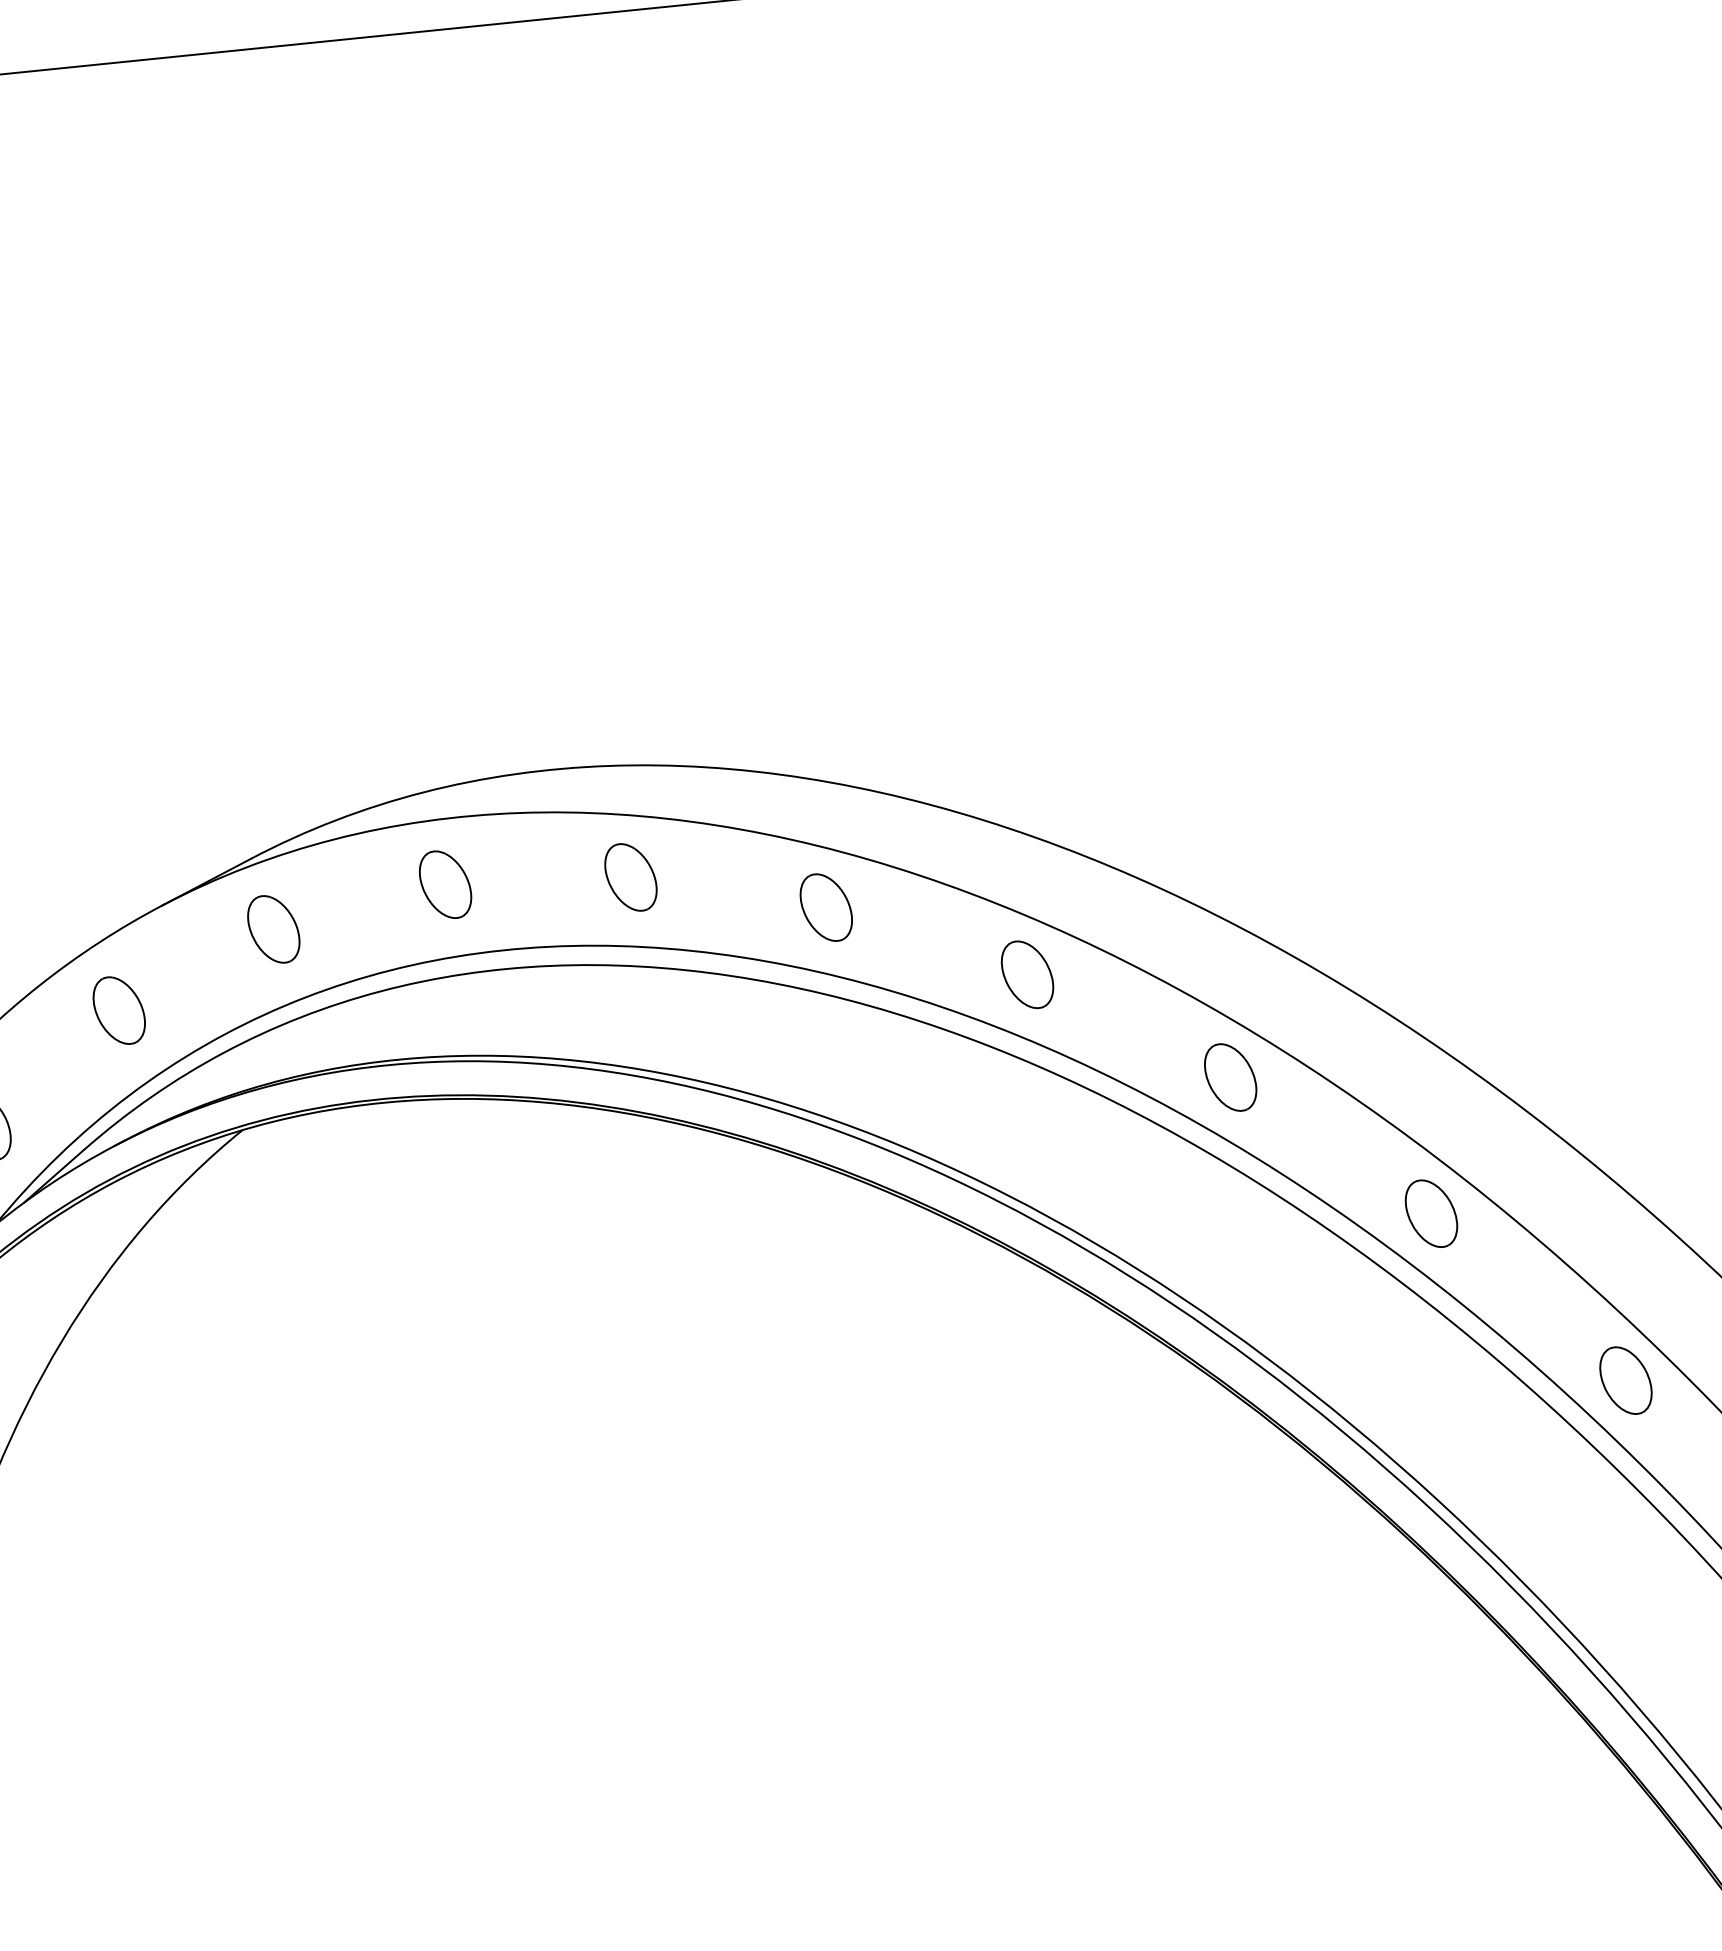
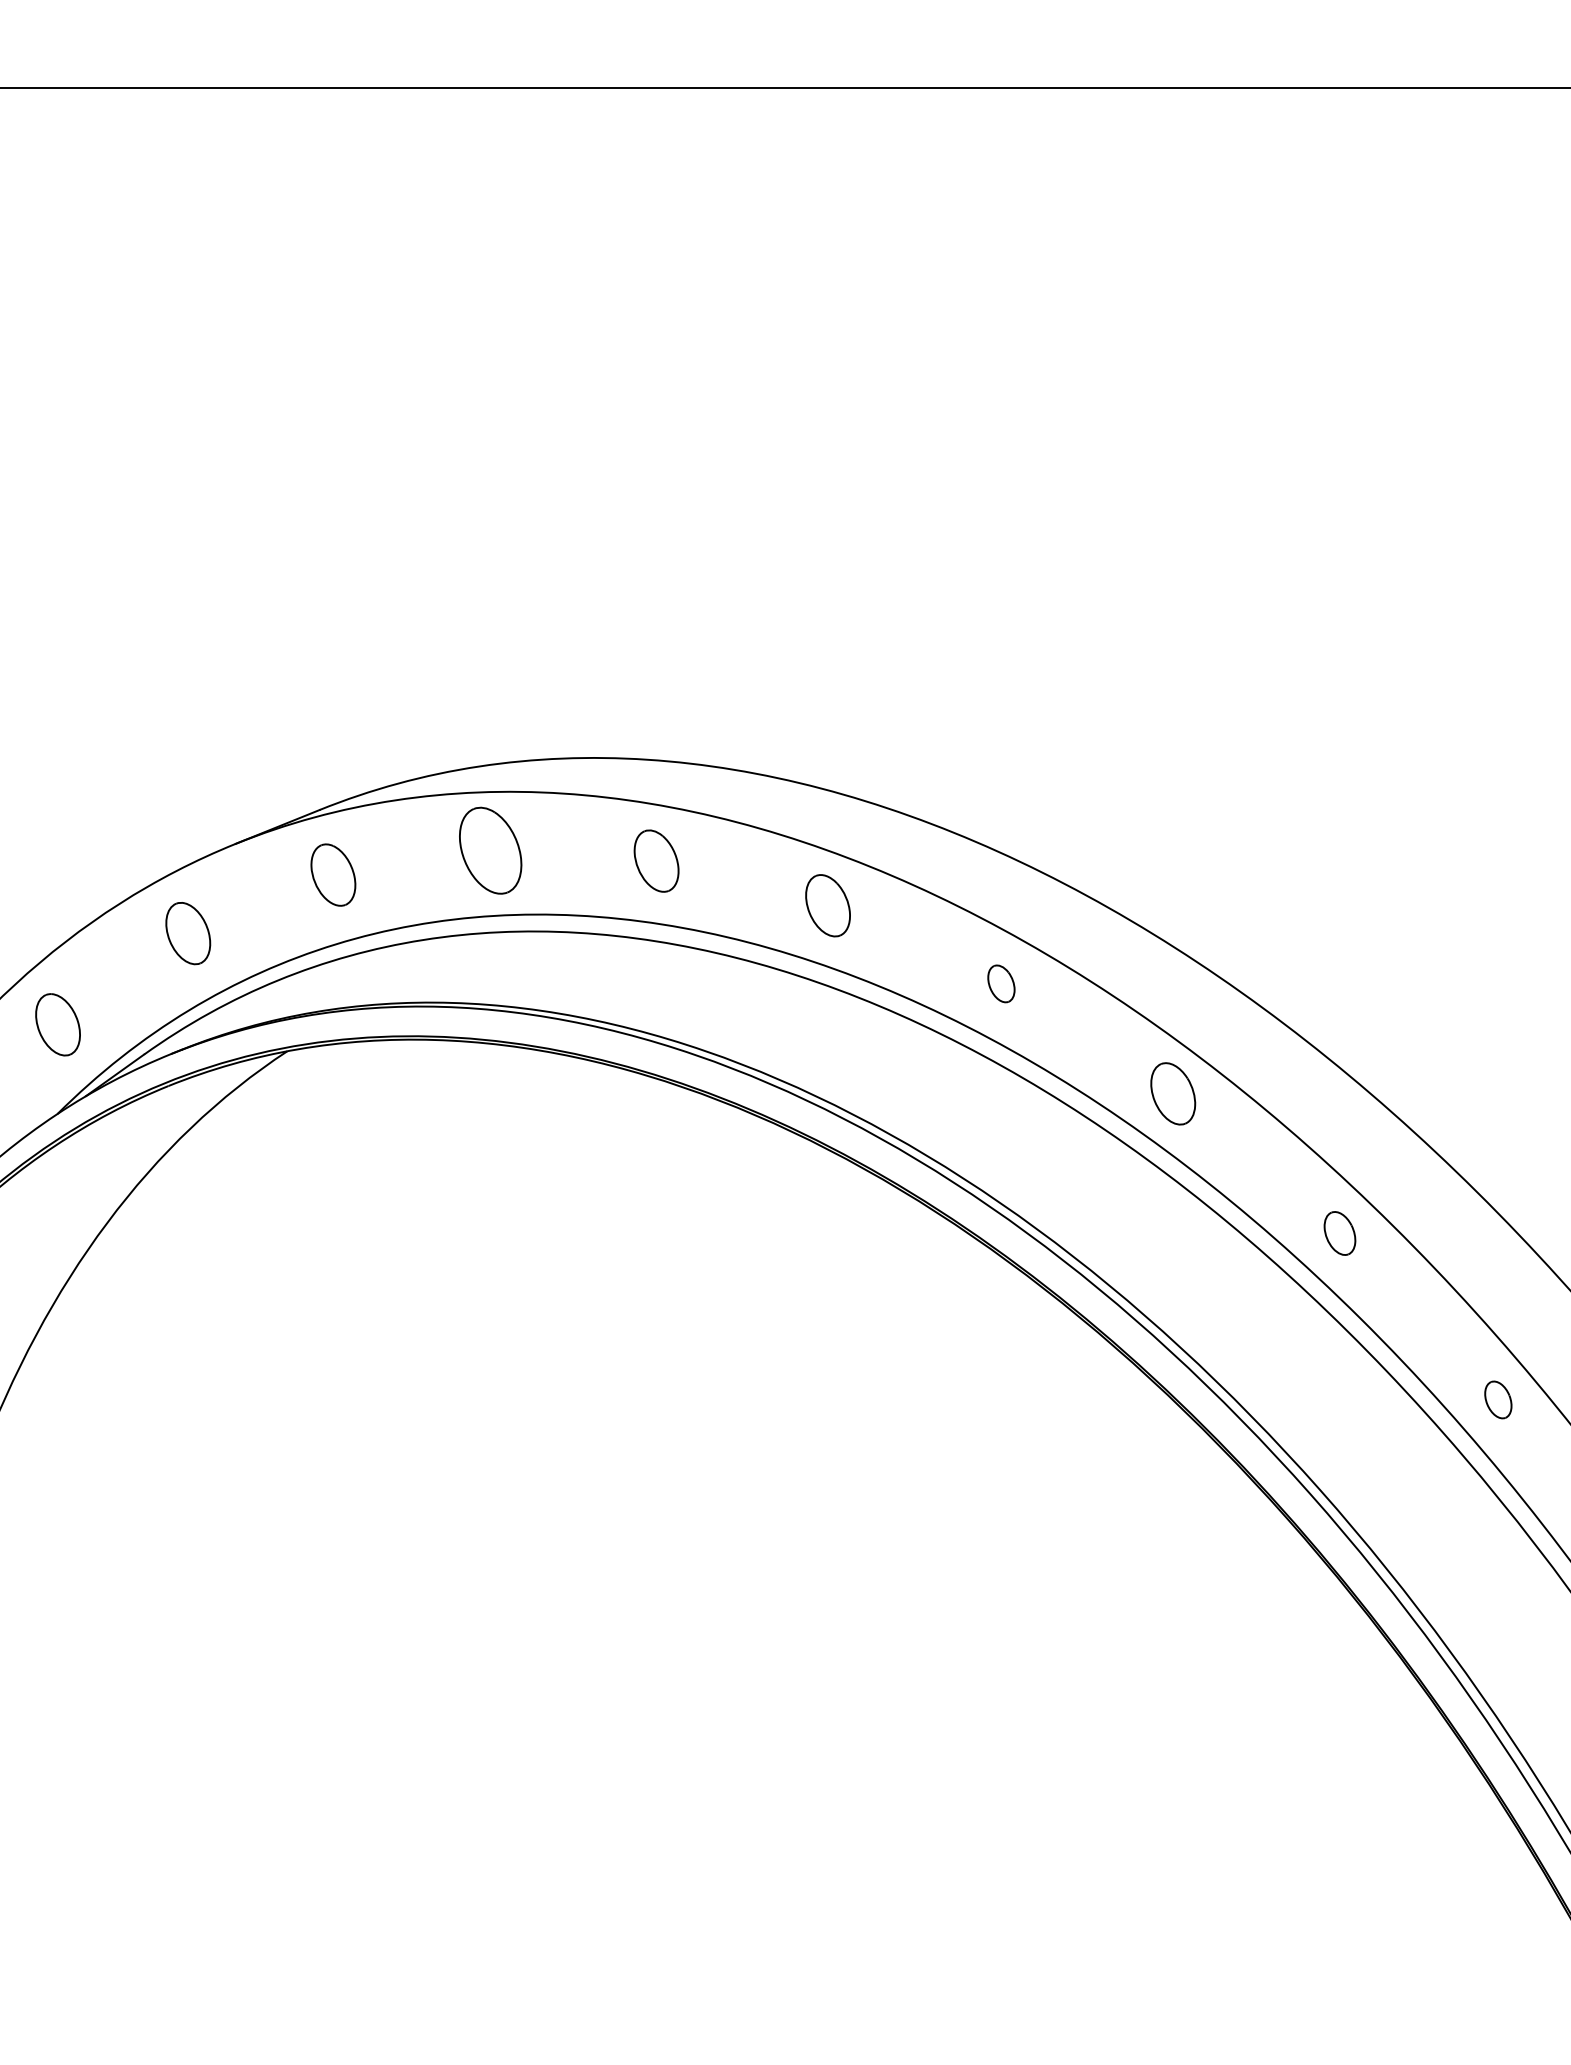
part: (445, 884) -> (490, 850), size x1.4
part: (1027, 974) -> (1001, 983), size x0.6
part: (1430, 1213) -> (1339, 1233), size x0.7
part: (1626, 1380) -> (1498, 1399), size x0.6

